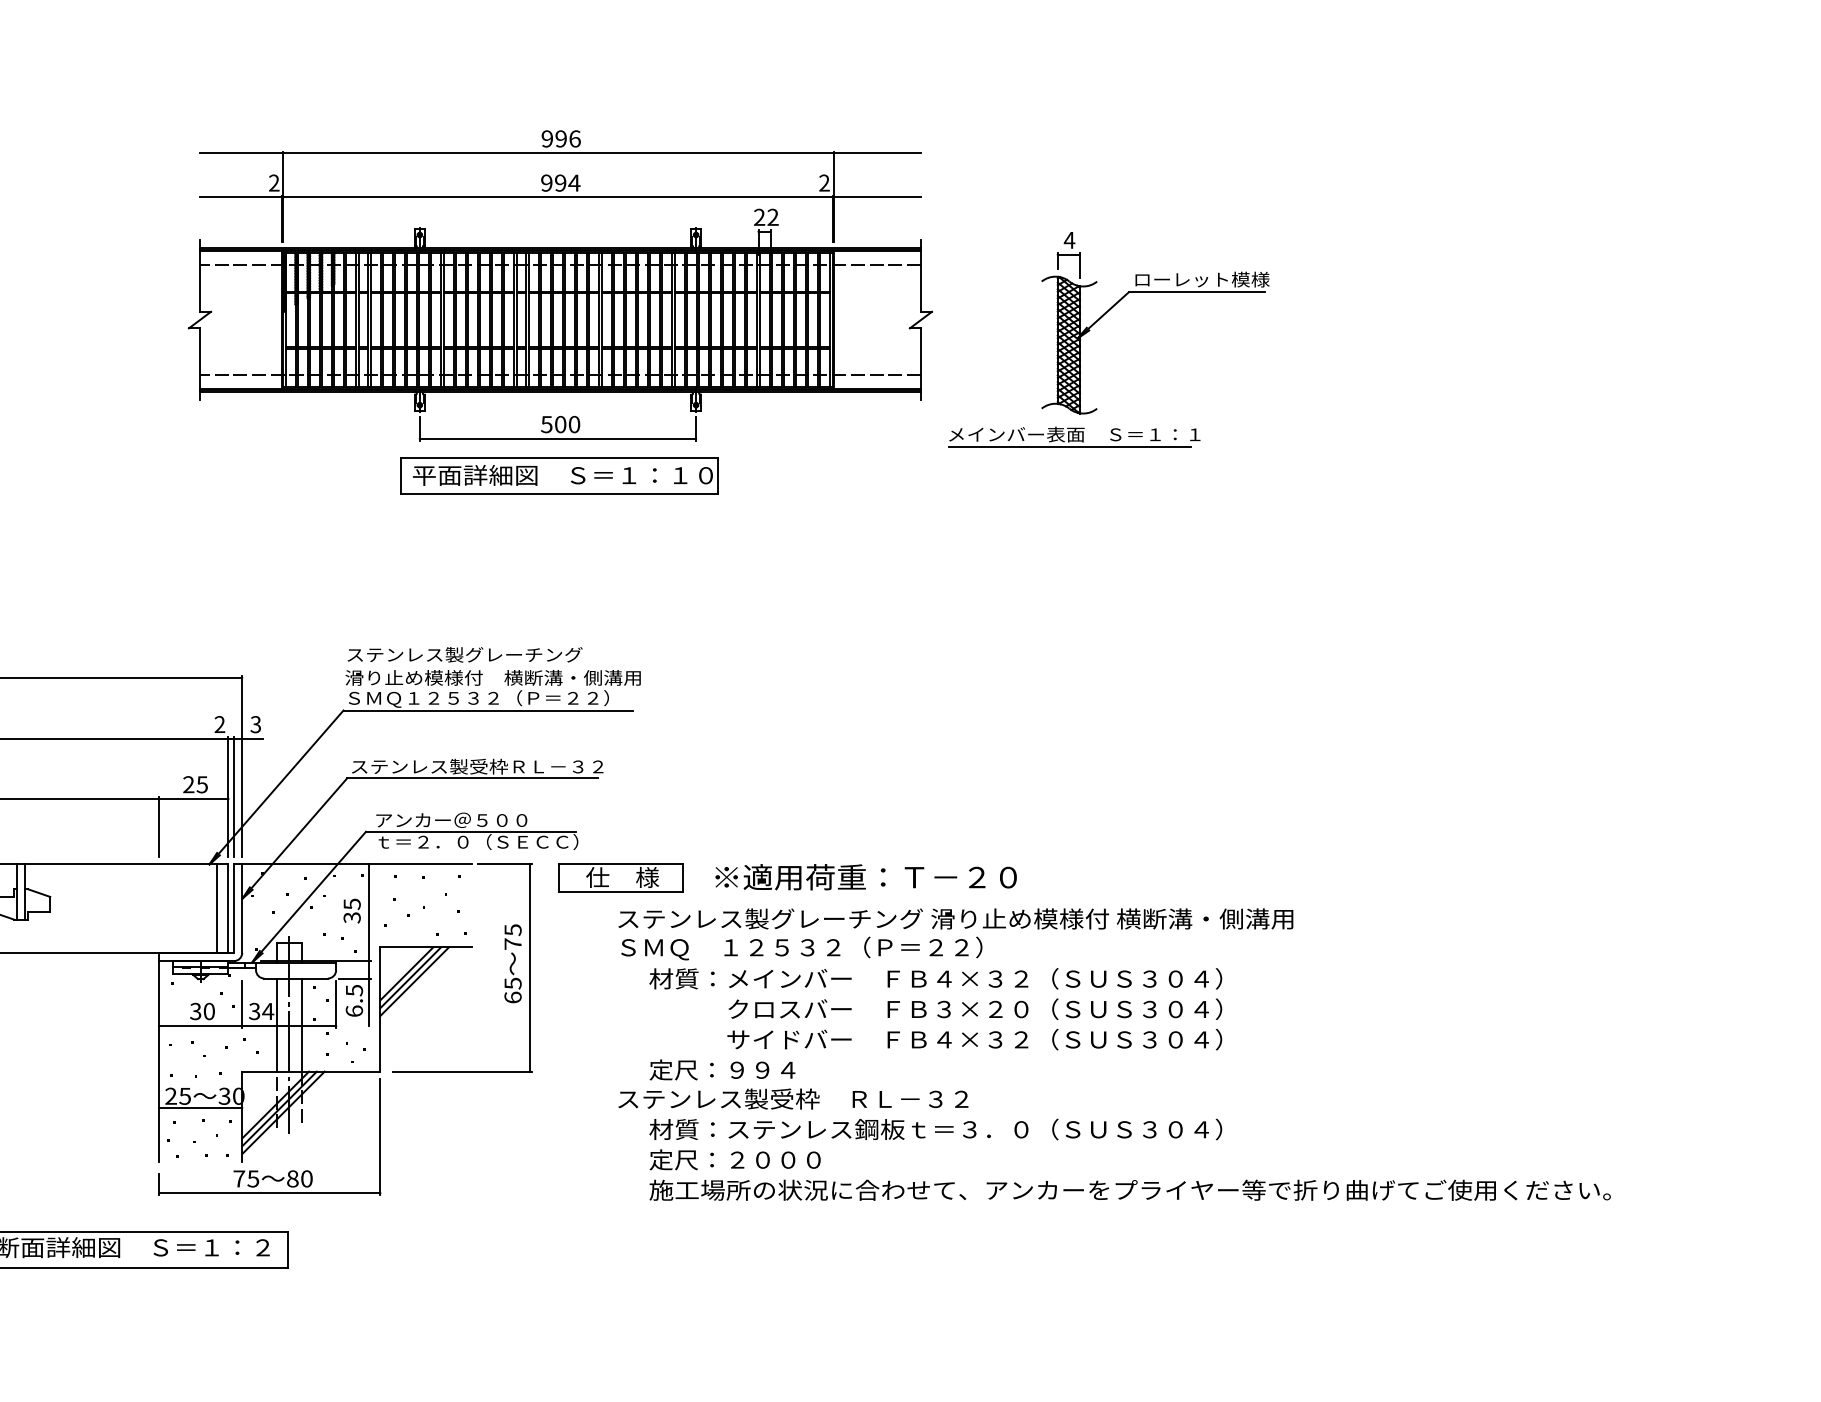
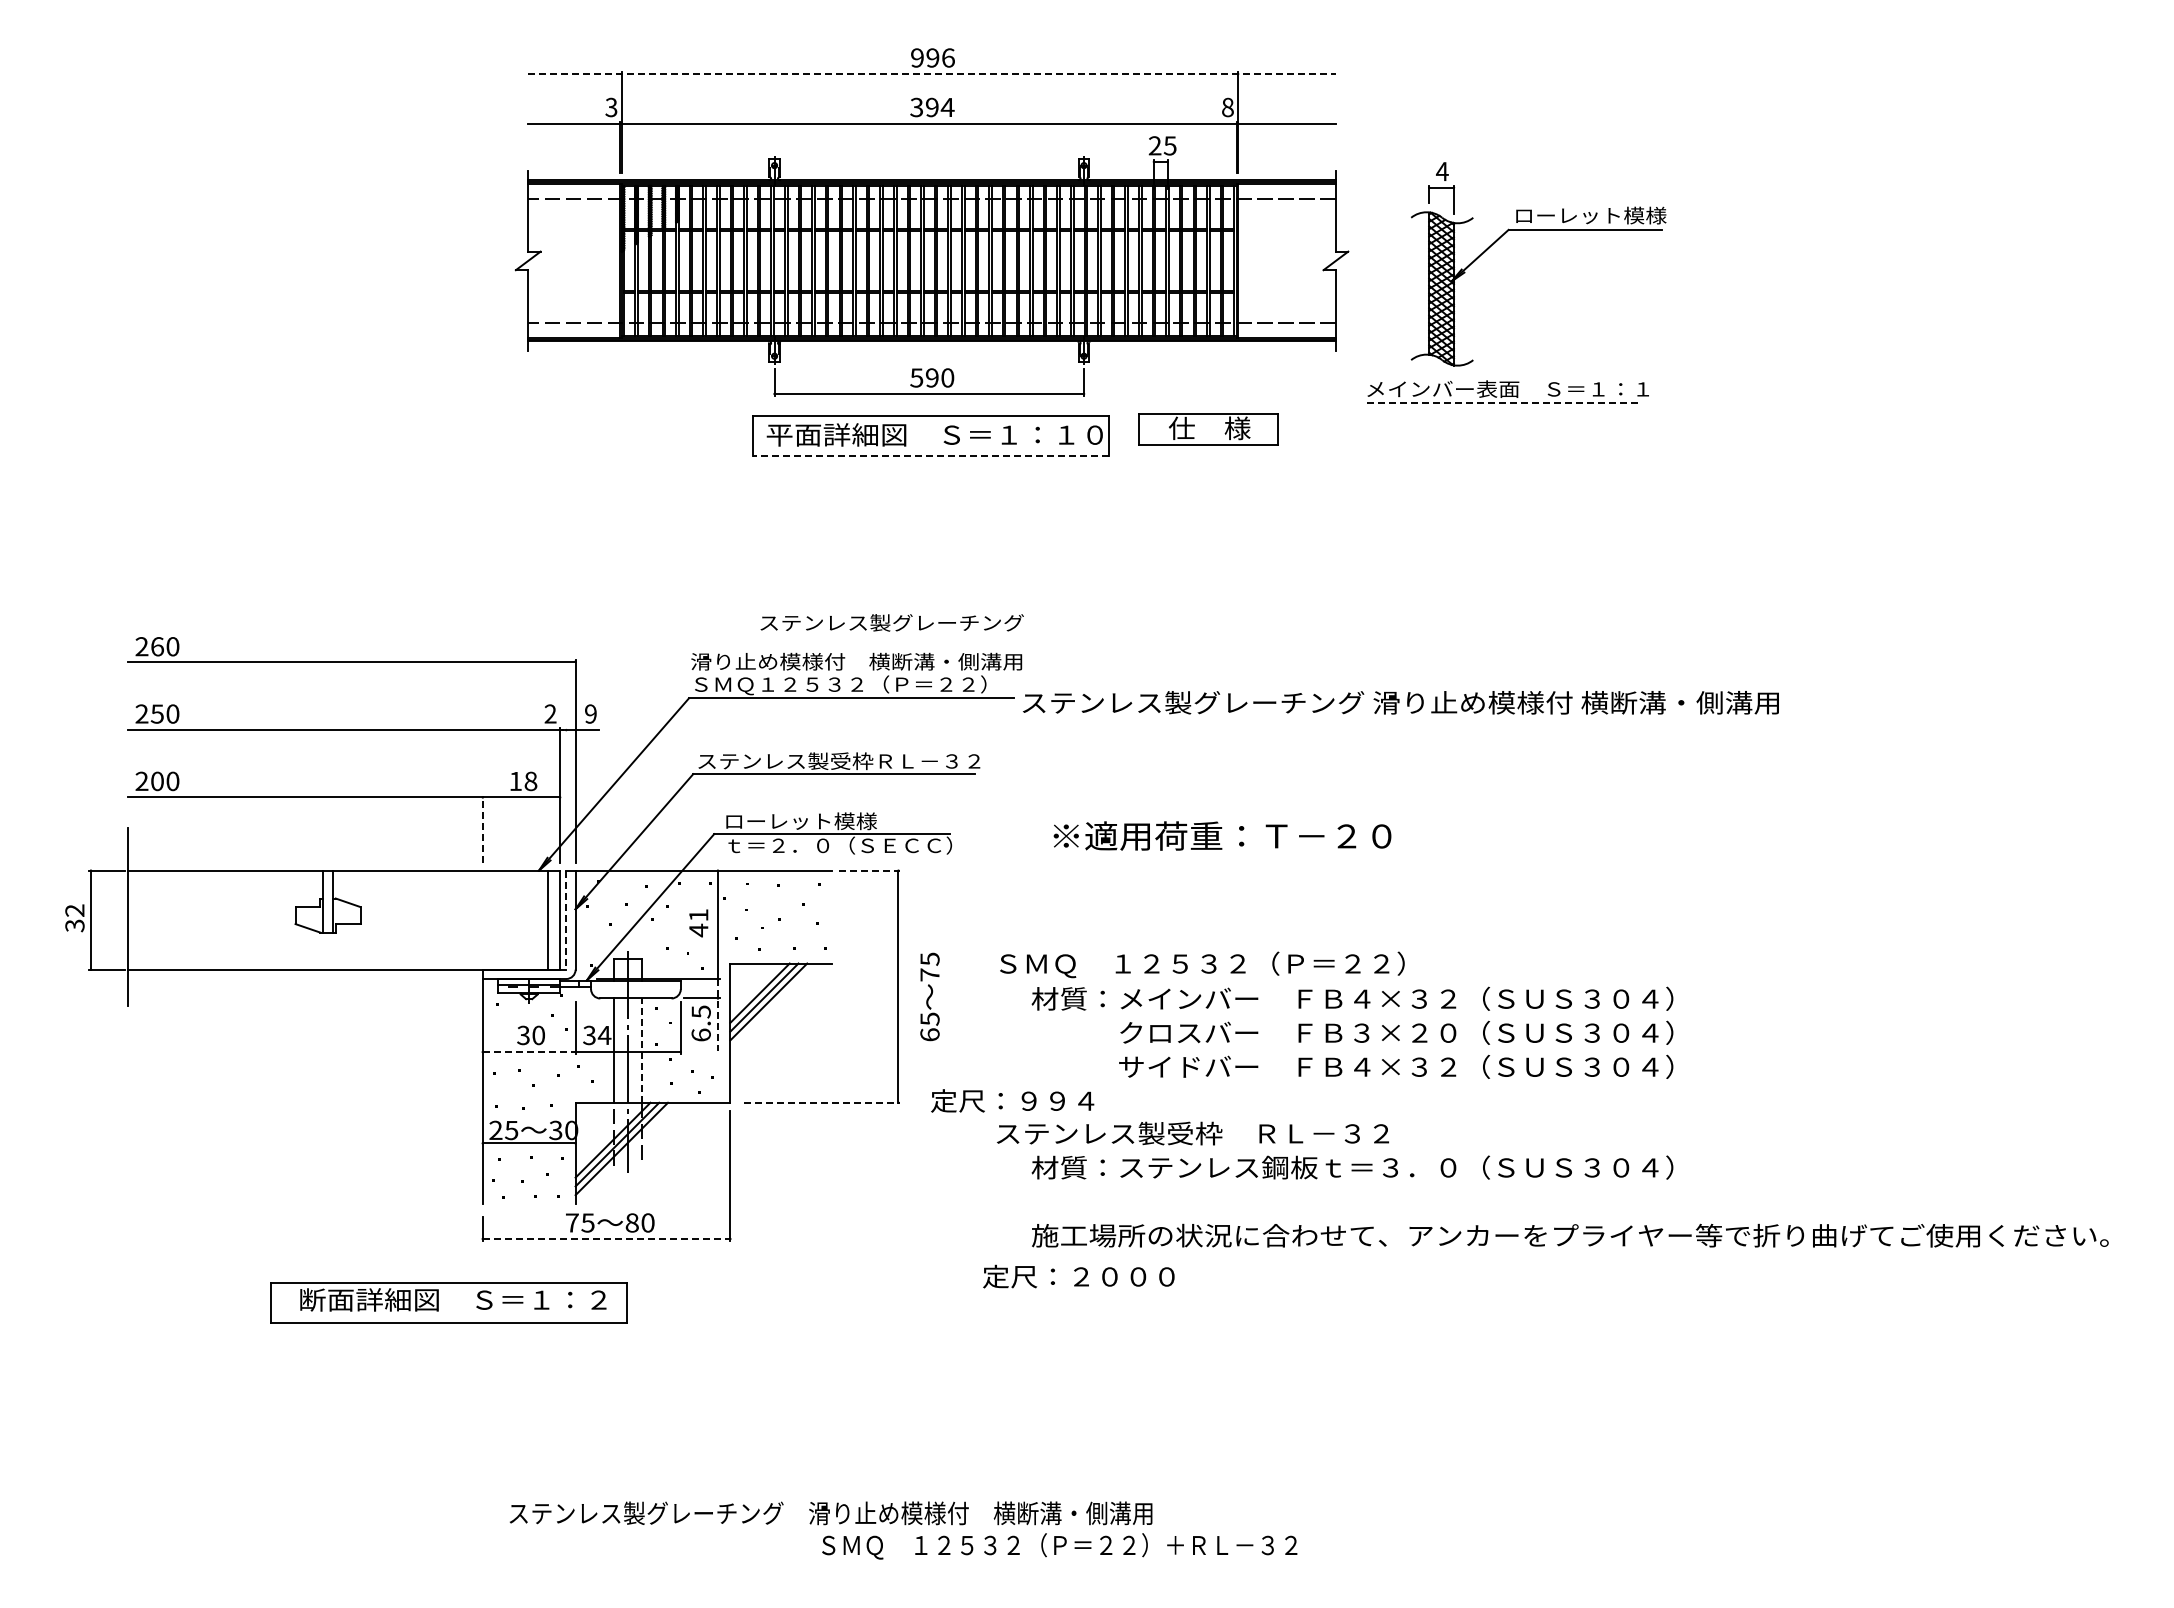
line: (560, 153) -> (932, 74), solid -> dashed
text: (274, 183) -> (611, 107), 2 -> 3
text: (546, 183) -> (916, 107), 994 -> 394
text: (824, 183) -> (1227, 107), 2 -> 8
text: (772, 217) -> (1169, 145), 22 -> 25
part: (1155, 292) -> (1538, 230), moved
text: (560, 424) -> (932, 377), 500 -> 590
line: (1069, 447) -> (1502, 403), solid -> dashed
line: (559, 493) -> (930, 455), solid -> dashed
text: (464, 654) -> (891, 622), moved
text: (255, 724) -> (590, 713), 3 -> 9
text: (195, 783) -> (523, 780), 25 -> 18
line: (234, 797) -> (566, 795), removed
text: (451, 820) -> (809, 821), アンカー＠５００ -> ローレット模様
line: (159, 827) -> (482, 829), solid -> dashed
line: (504, 864) -> (869, 870), solid -> dashed
text: (866, 876) -> (1222, 835), moved
part: (621, 878) -> (1208, 429), moved
line: (234, 908) -> (566, 920), solid -> dashed
text: (351, 911) -> (698, 923), 35 -> 41
text: (955, 918) -> (1400, 702), moved
text: (512, 963) -> (929, 996), moved
line: (368, 993) -> (717, 1015), solid -> dashed
line: (301, 1024) -> (642, 1050), solid -> dashed
line: (201, 1026) -> (529, 1052), solid -> dashed
text: (722, 1069) -> (1012, 1100), moved
line: (462, 1071) -> (822, 1102), solid -> dashed
text: (734, 1159) -> (1078, 1276), moved
line: (269, 1192) -> (606, 1238), solid -> dashed

